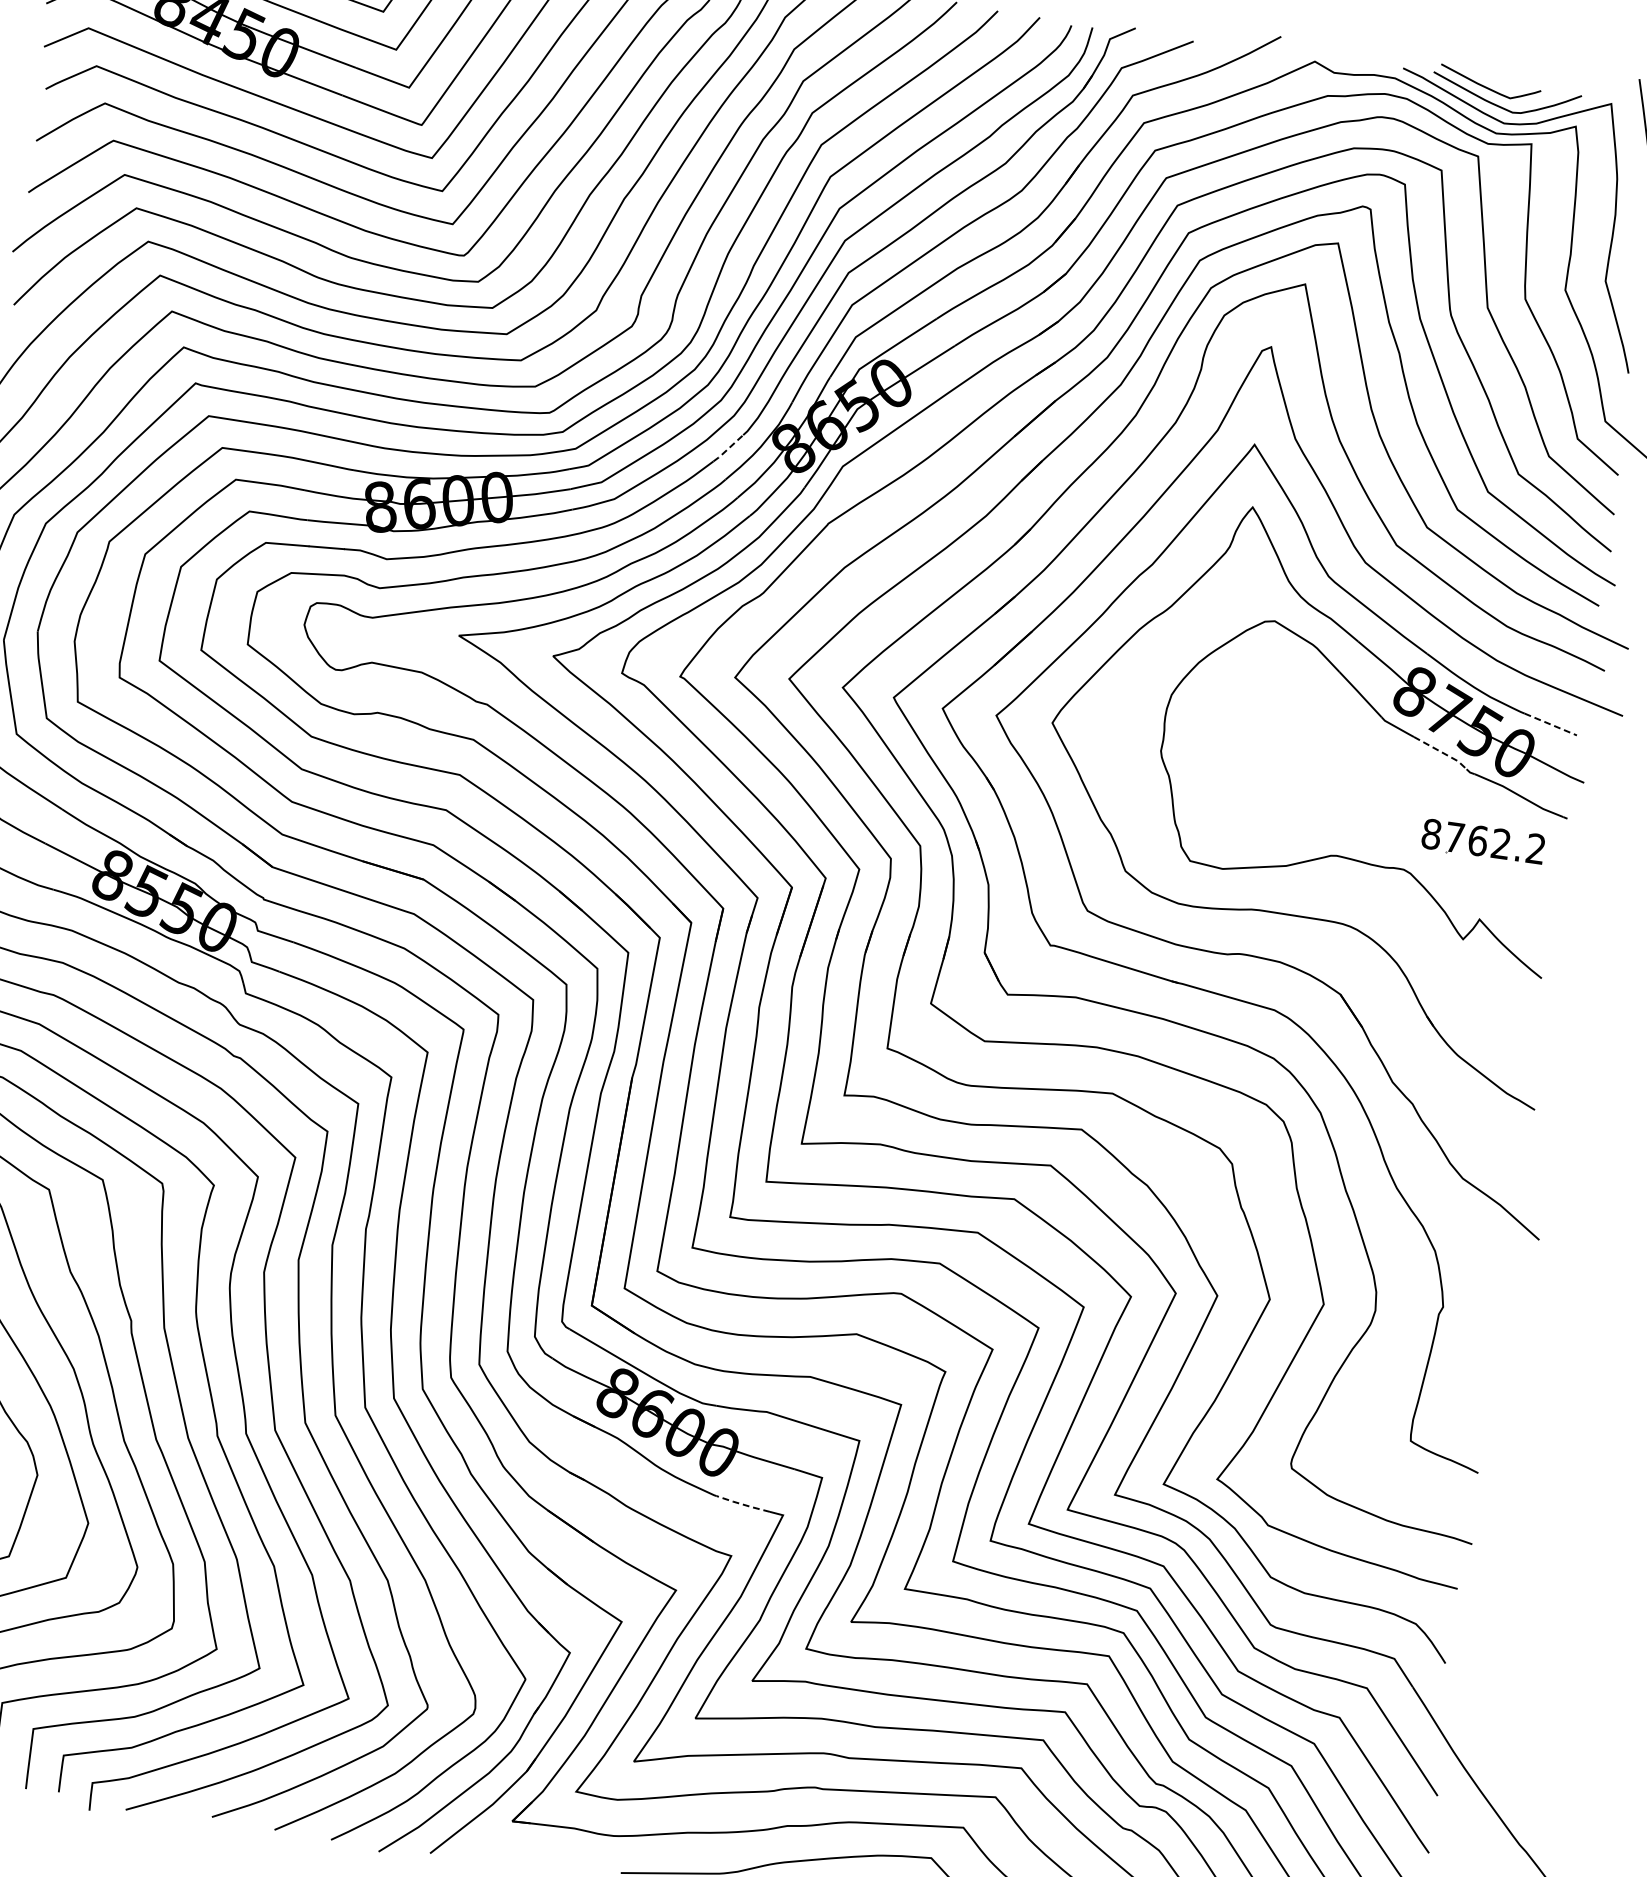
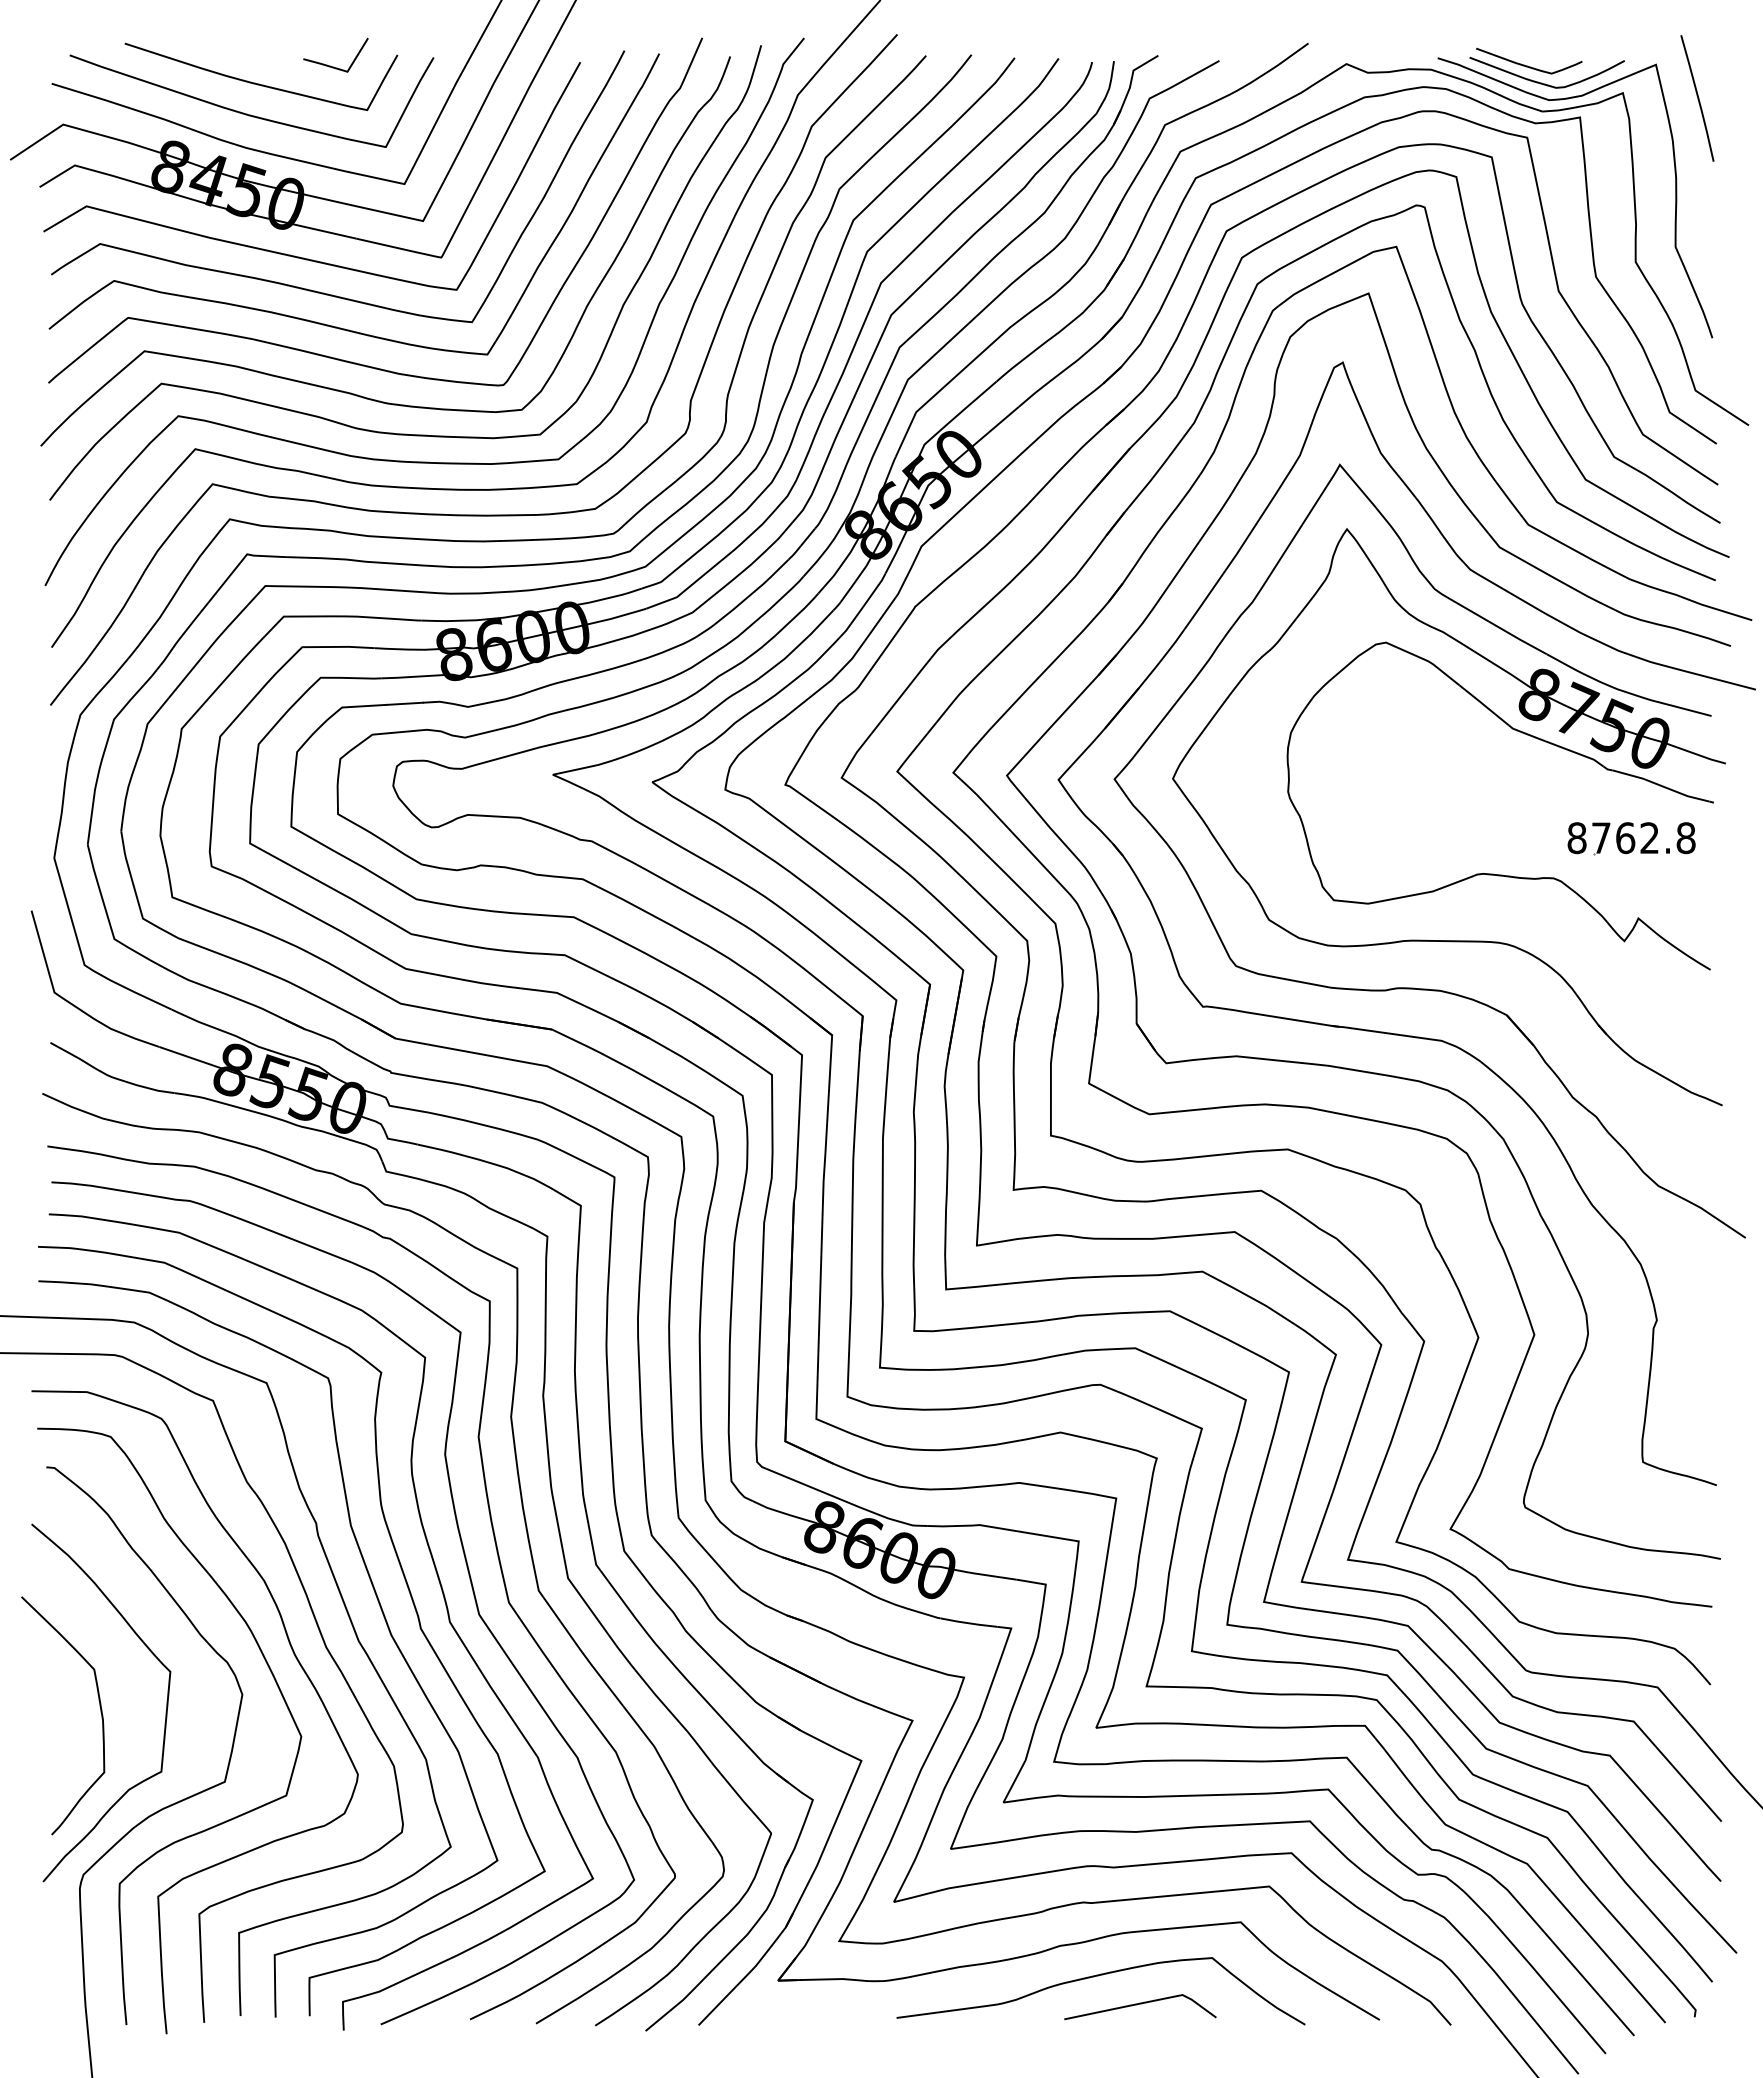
line: (727, 449) -> (801, 545), dashed -> solid
line: (1551, 724) -> (1683, 708), dashed -> solid
line: (1441, 752) -> (1575, 752), dashed -> solid
text: (1535, 849) -> (1685, 838), 8762.2 -> 8762.8
line: (742, 1504) -> (968, 1623), dashed -> solid

